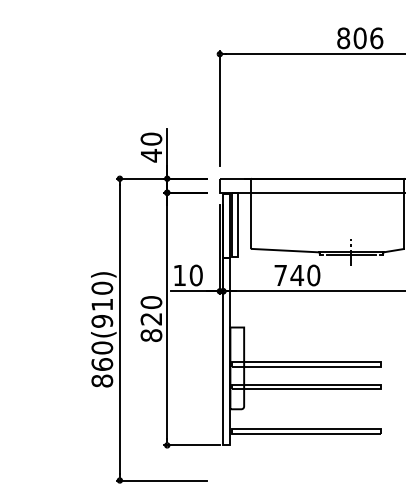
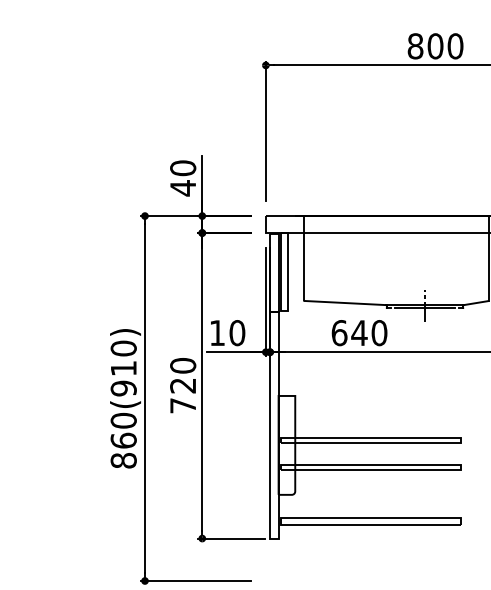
text: (376, 37) -> (455, 45), 806 -> 800
text: (280, 275) -> (339, 333), 740 -> 640
text: (151, 335) -> (183, 405), 820 -> 720

